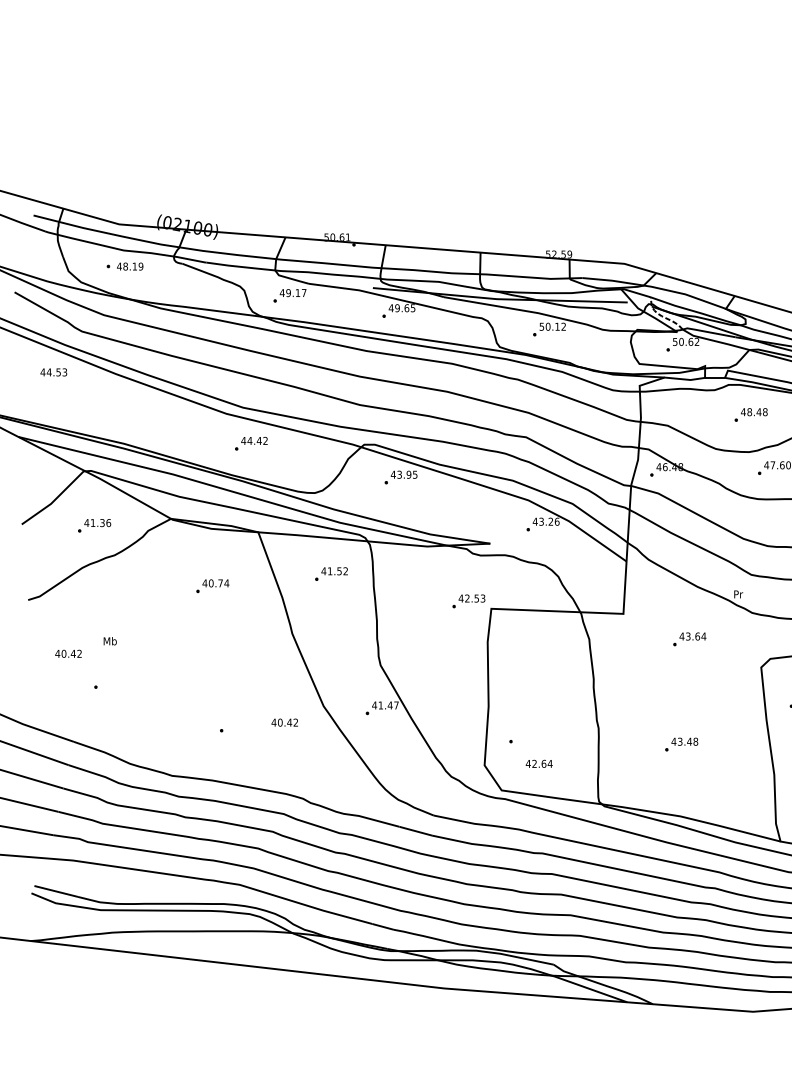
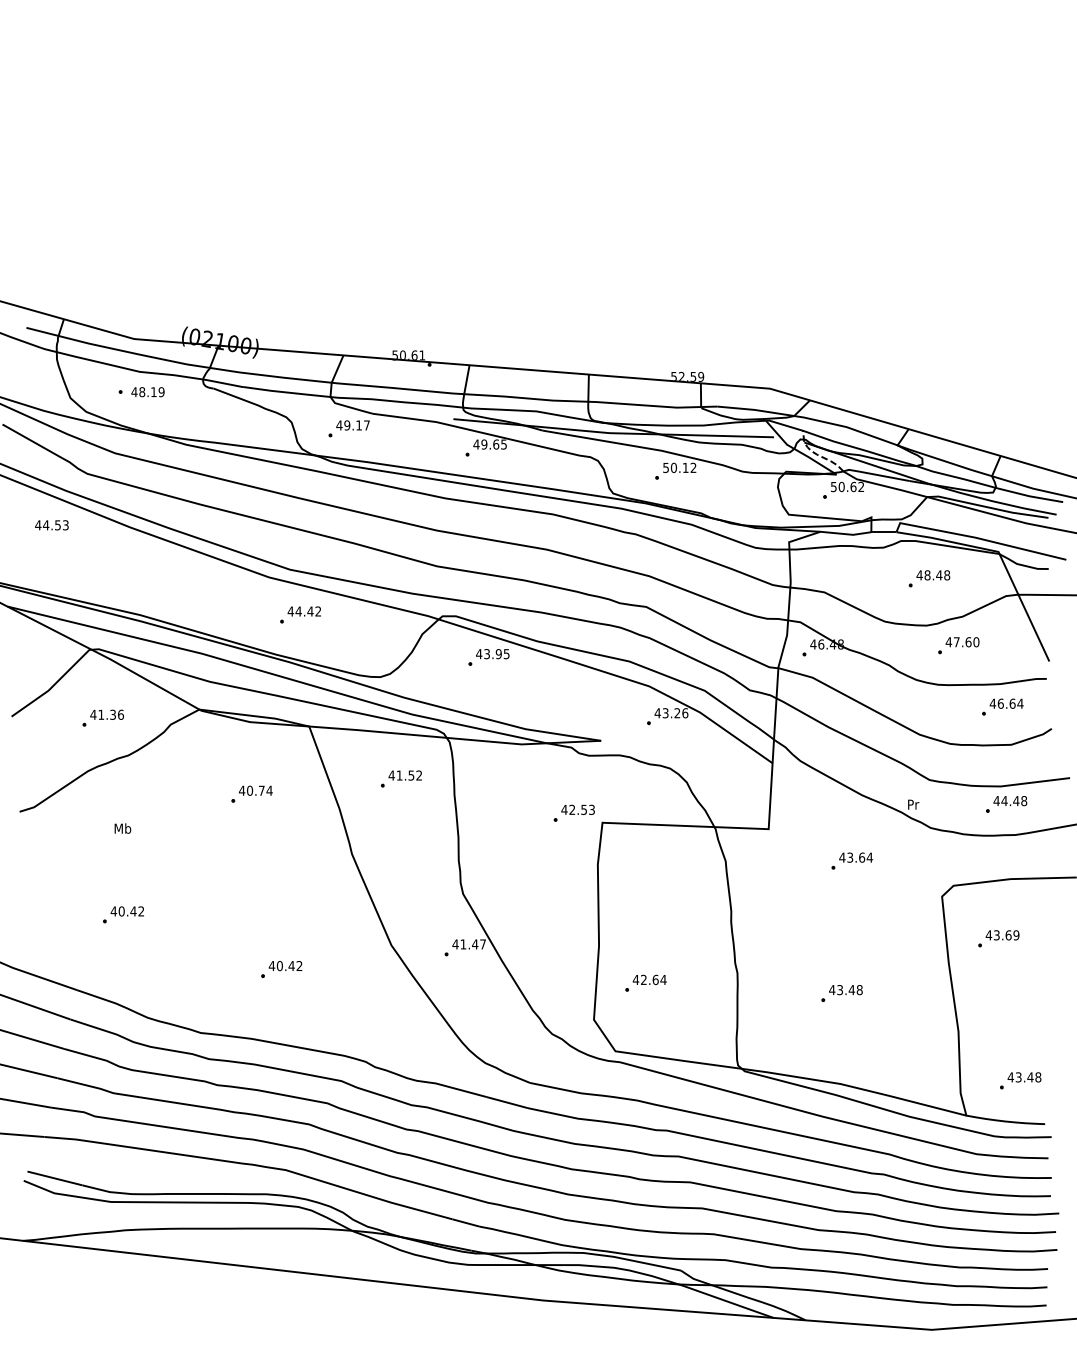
text: (109, 641) -> (122, 828), moved
text: (67, 653) -> (126, 911), moved
text: (284, 723) -> (285, 966), moved
text: (539, 763) -> (649, 979), moved

